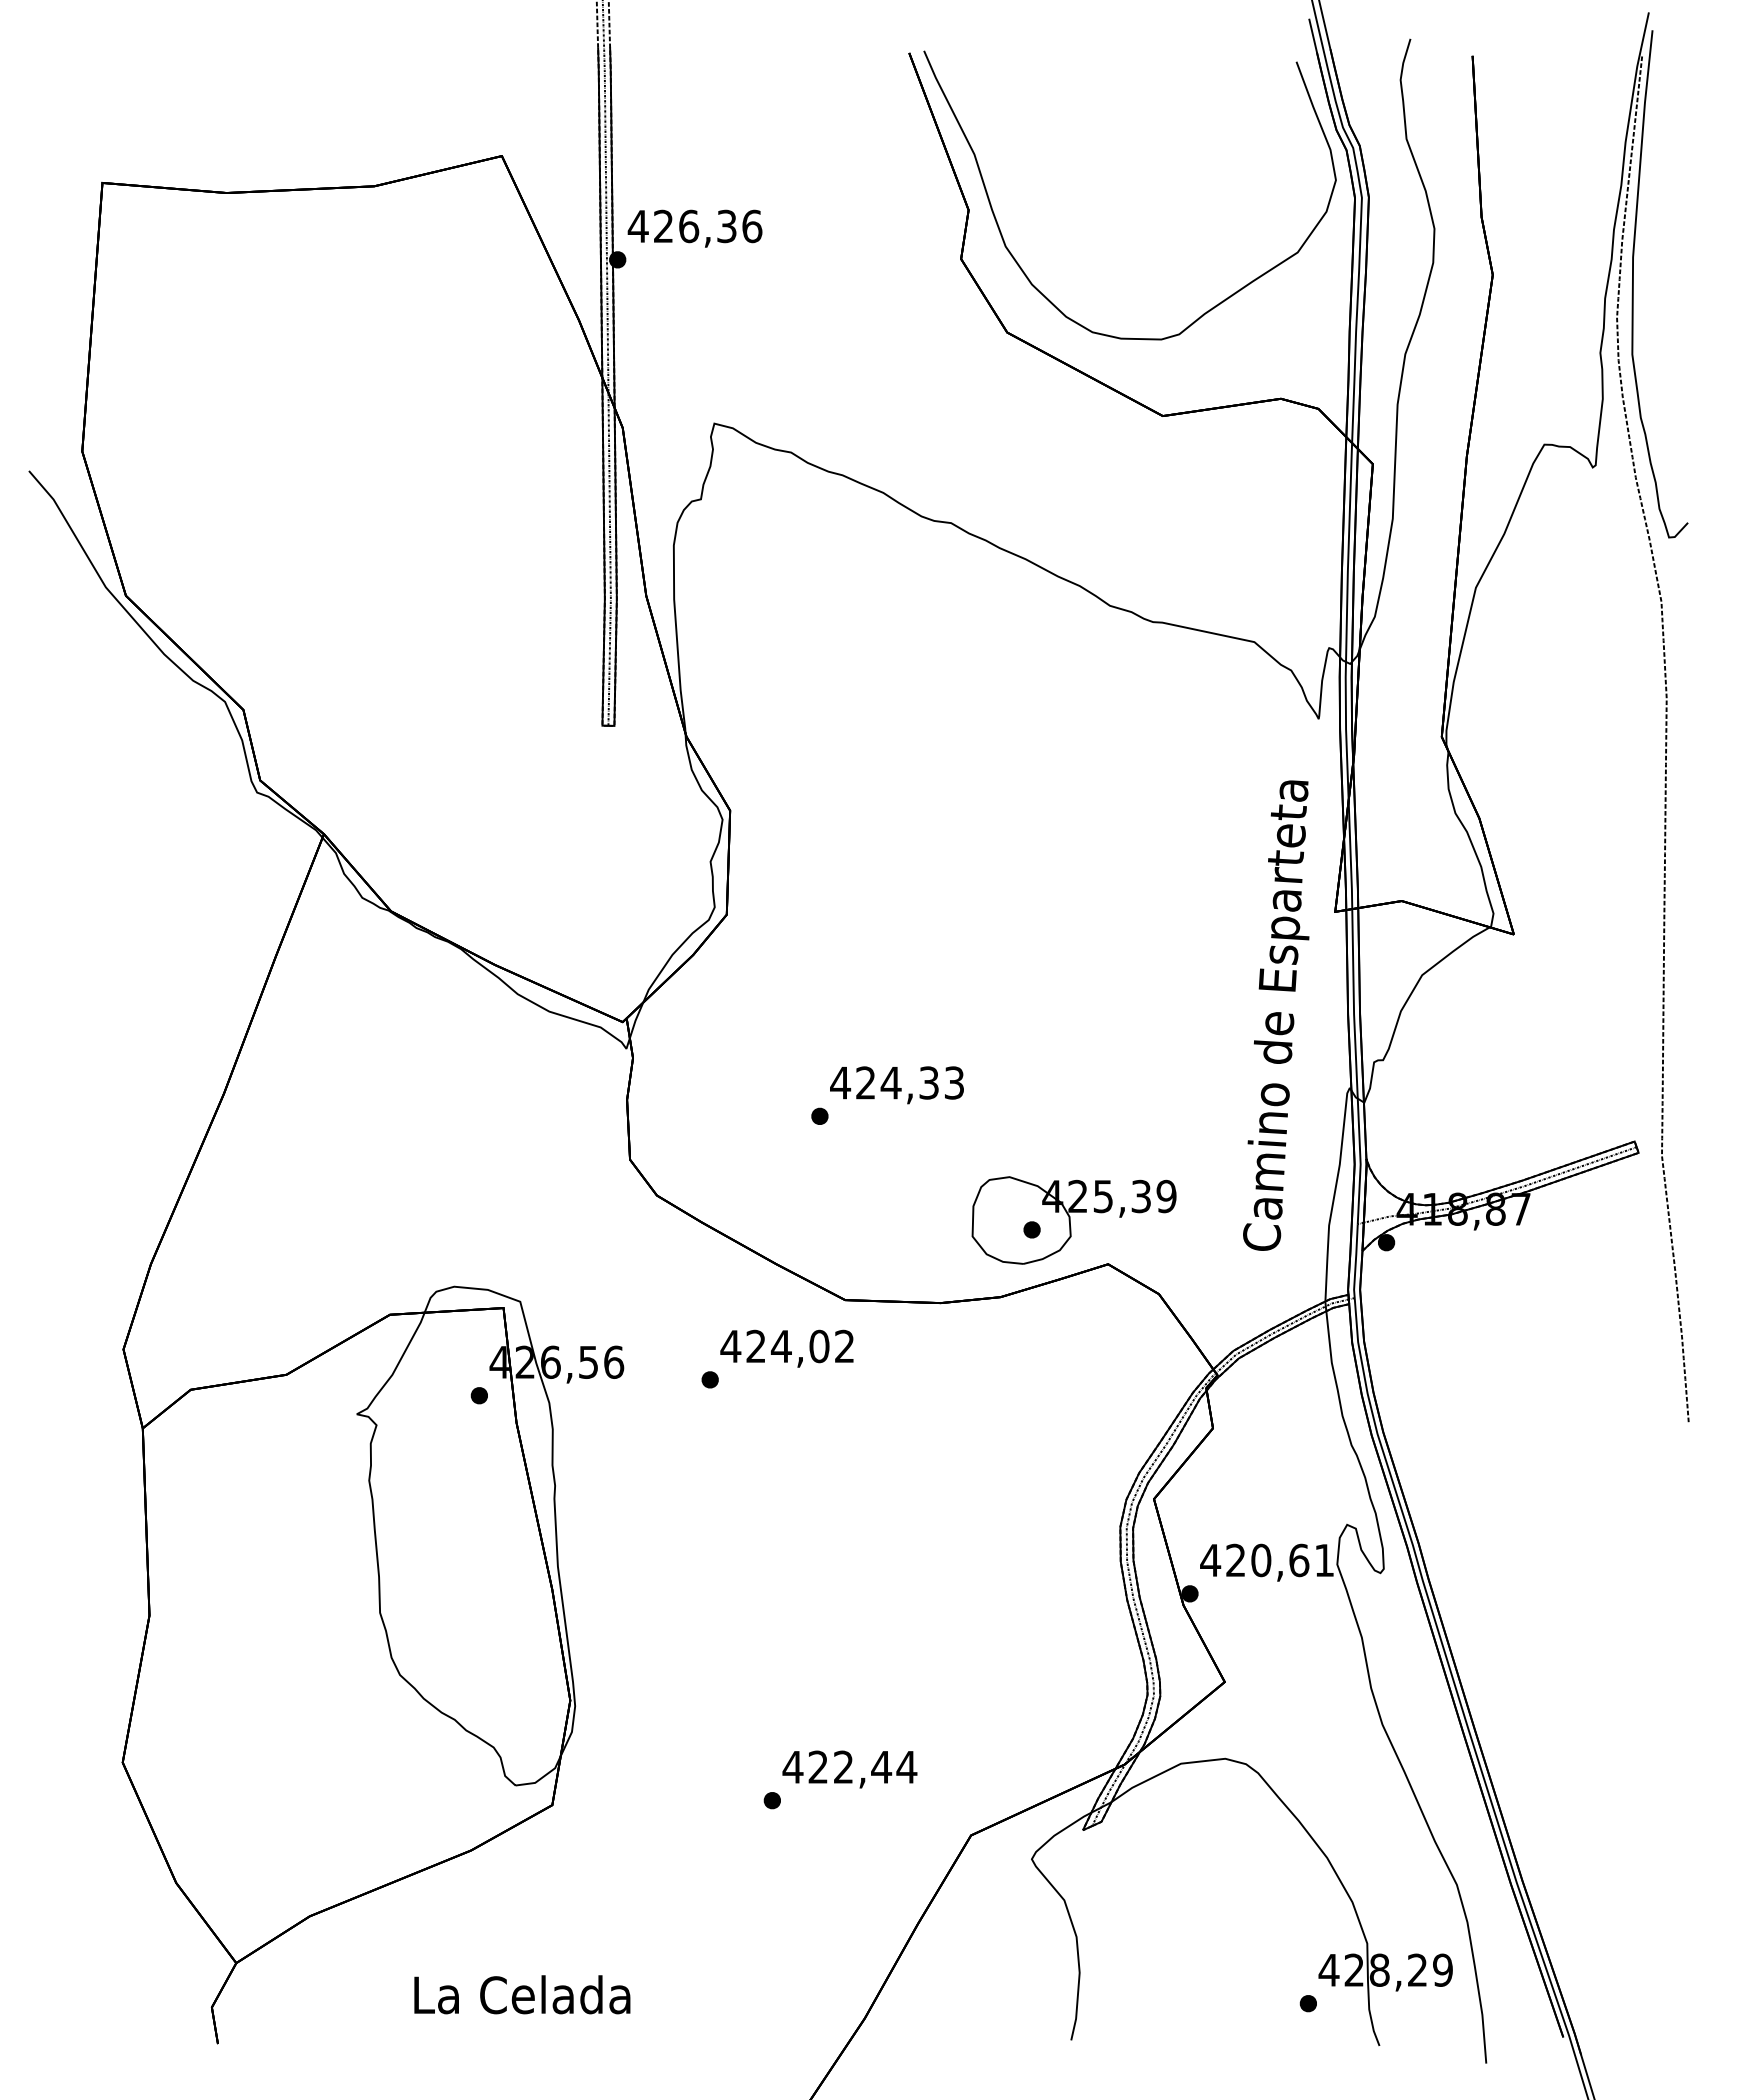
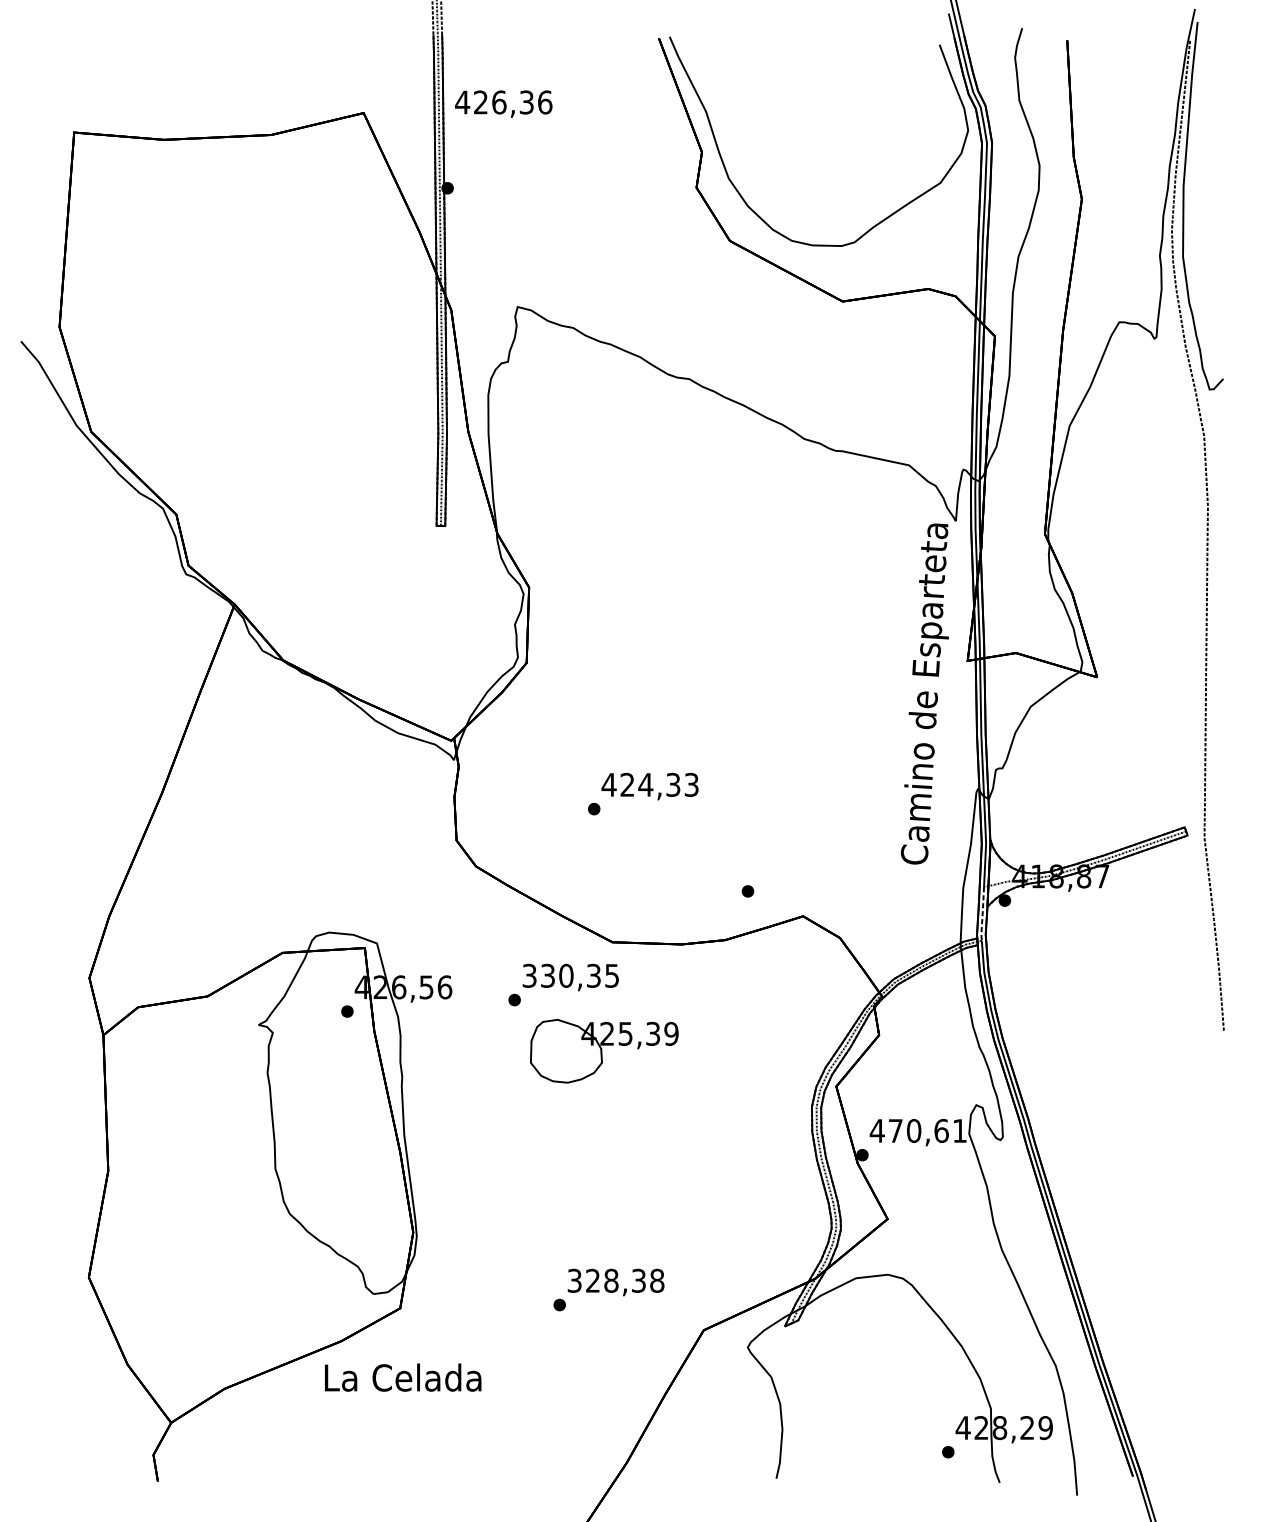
text: (694, 228) -> (503, 103), moved
text: (1276, 1015) -> (925, 693), moved
part: (1073, 1220) -> (604, 1051), moved
line: (1355, 1261) -> (982, 914), solid -> dashed
text: (786, 1346) -> (569, 975), 424,02 -> 330,35
text: (1235, 1559) -> (895, 1130), 420,61 -> 470,61
text: (849, 1766) -> (615, 1280), 422,44 -> 328,38
text: (522, 1994) -> (403, 1377), moved

